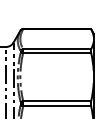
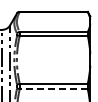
line: (57, 106) -> (54, 89), solid -> dashed

